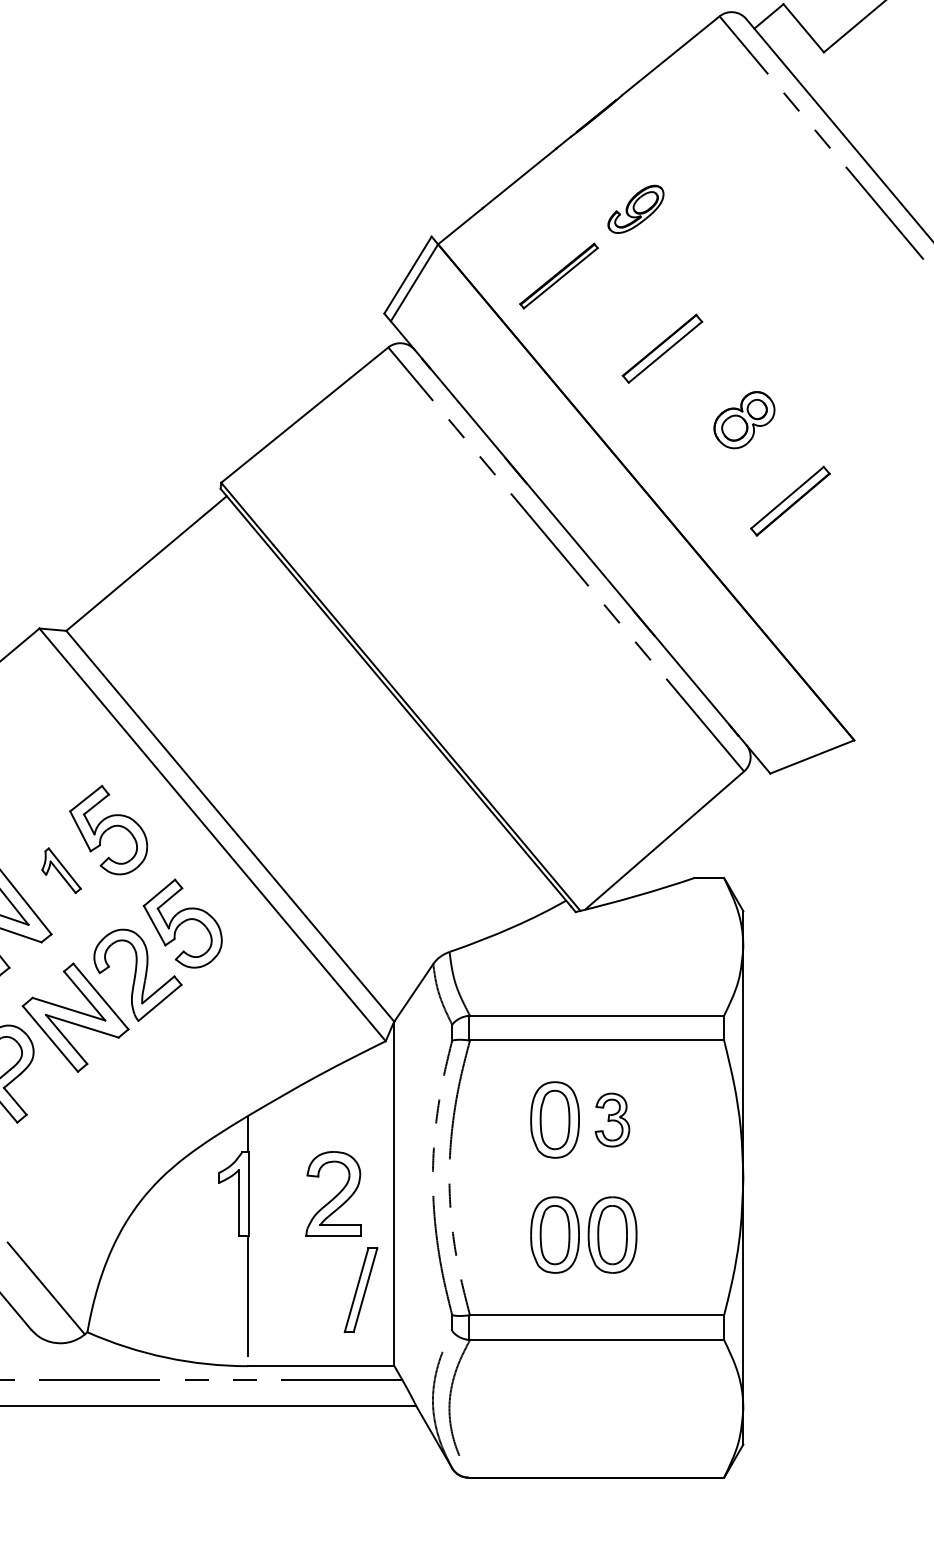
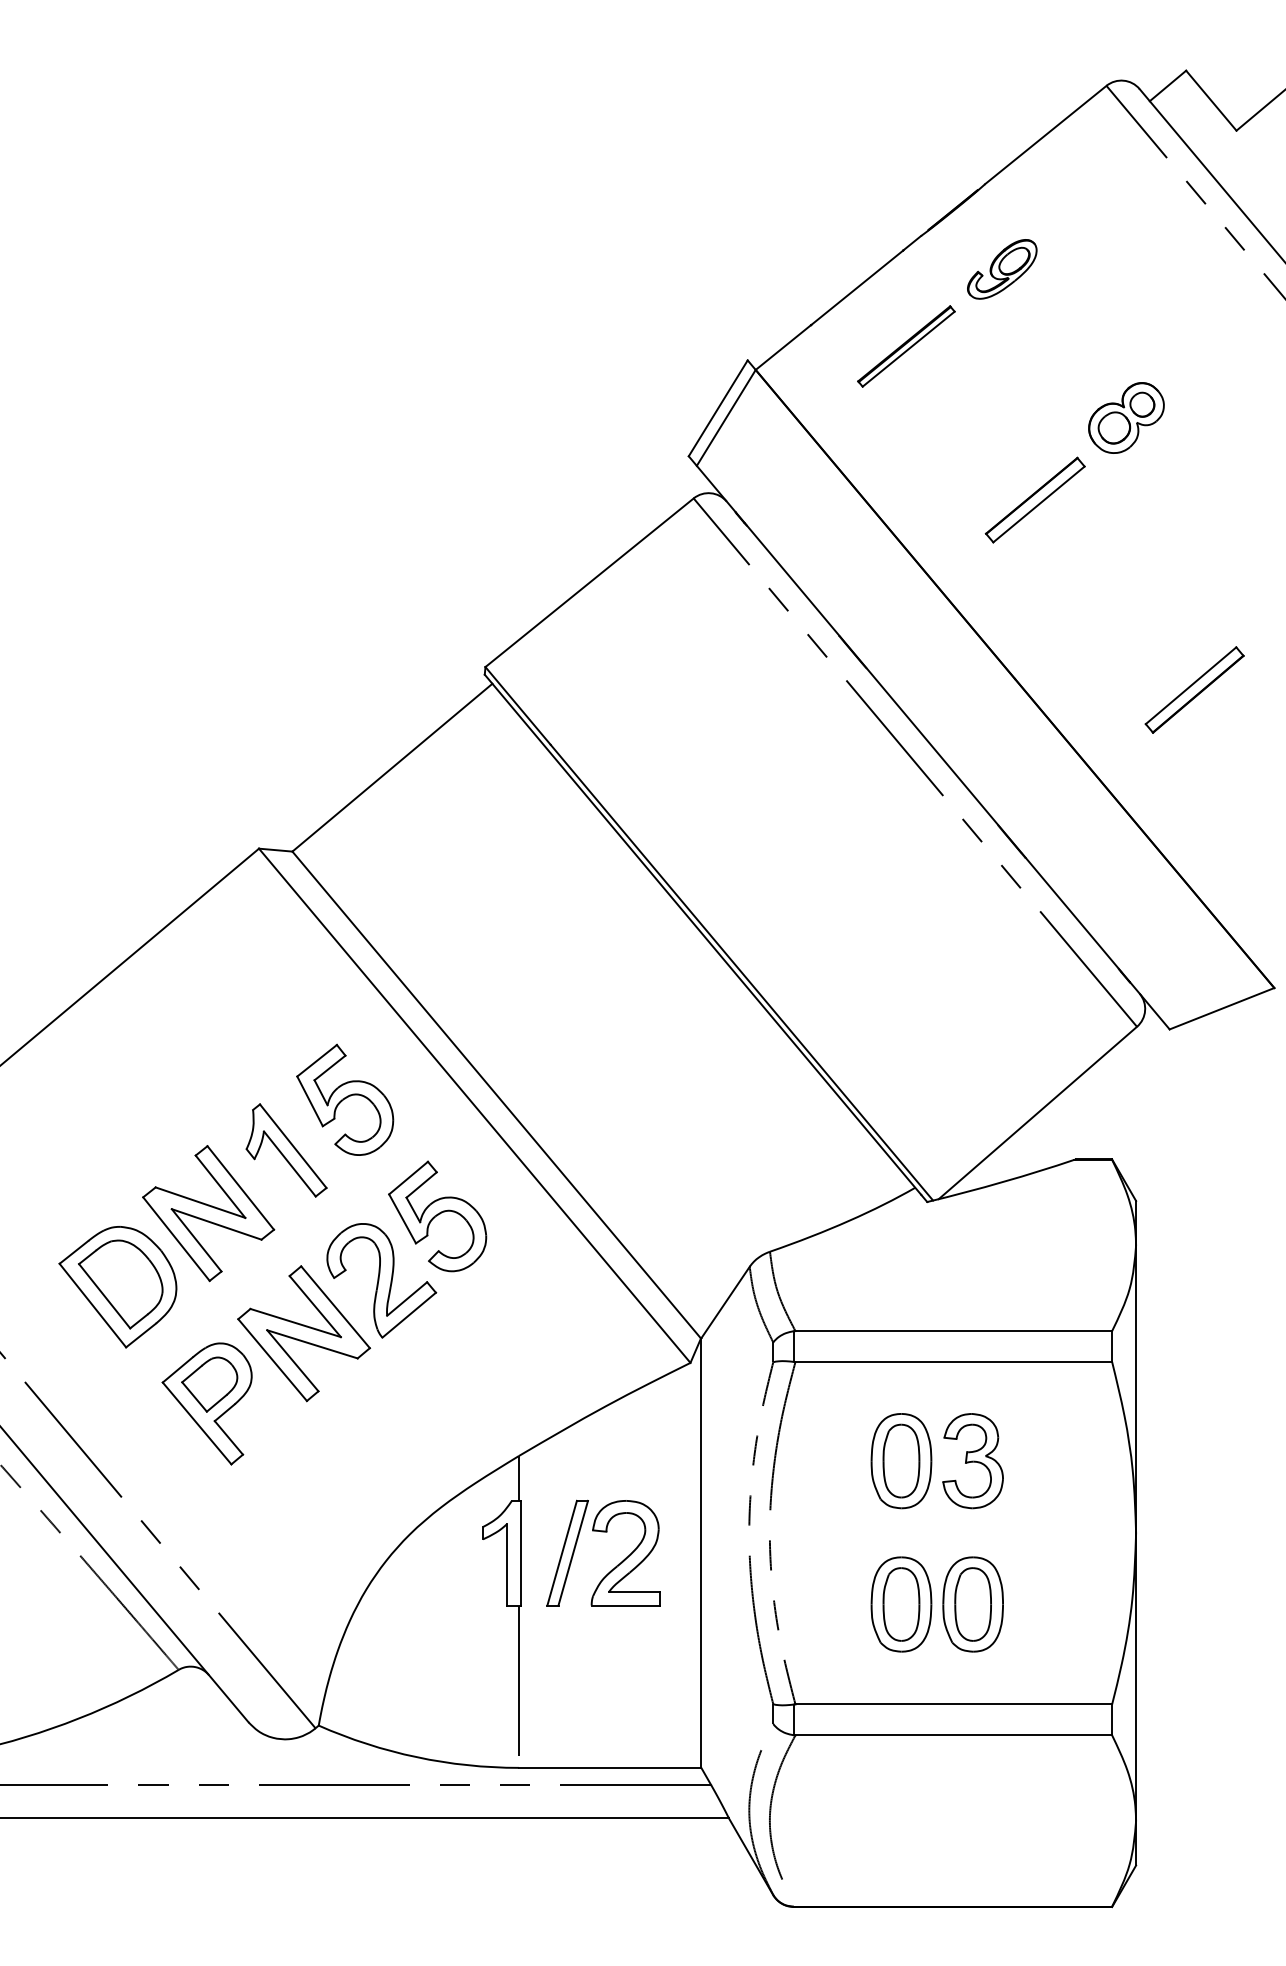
part: (636, 209) -> (1002, 269), moved
part: (559, 276) -> (906, 346), moved
part: (744, 419) -> (1126, 417), moved
part: (61, 870) -> (286, 1150), size x1.67
part: (612, 1120) -> (972, 1461), size x1.43
part: (360, 1289) -> (567, 1552), moved

